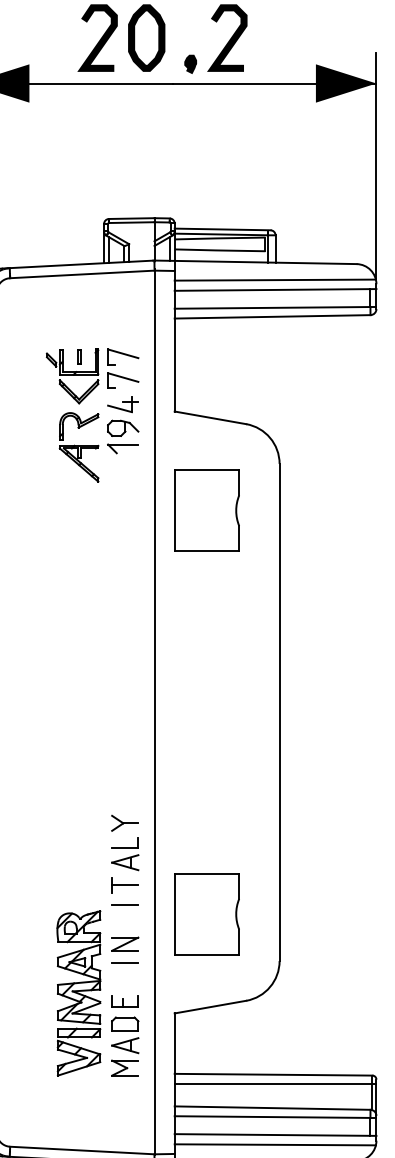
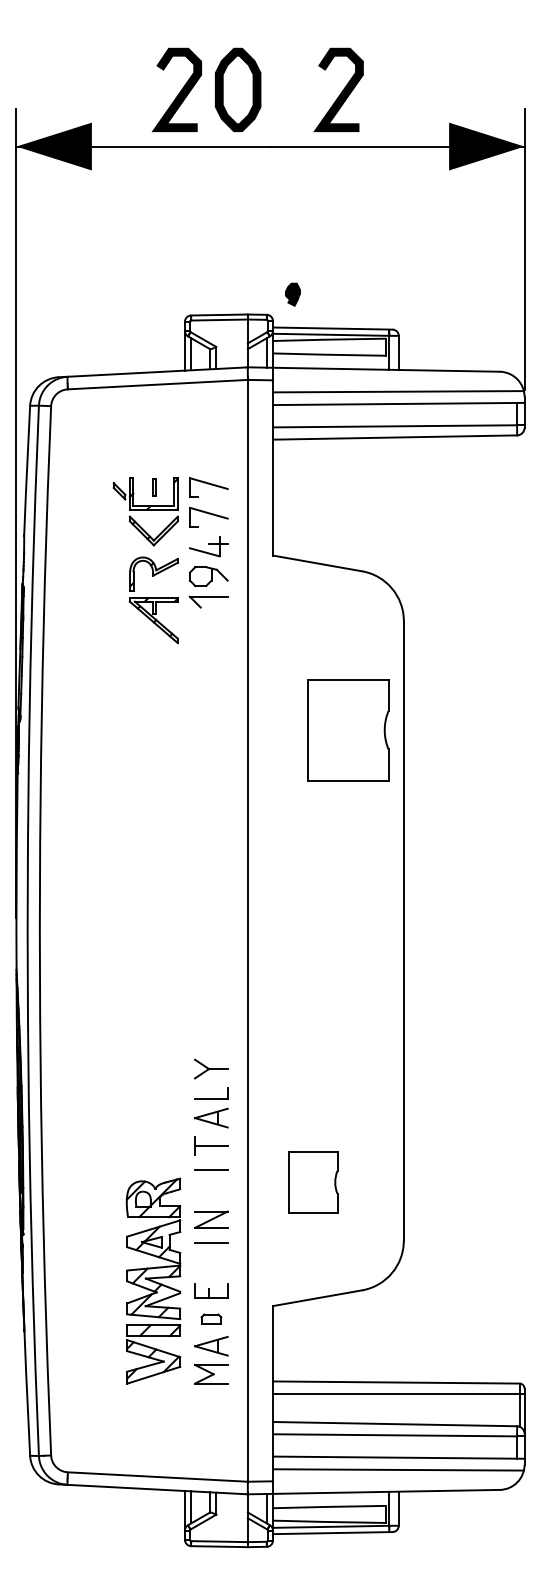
part: (190, 64) -> (292, 294), moved
part: (207, 510) -> (348, 730), moved
part: (207, 914) -> (313, 1182), size x0.6
part: (125, 1024) -> (211, 1319), size x0.6

